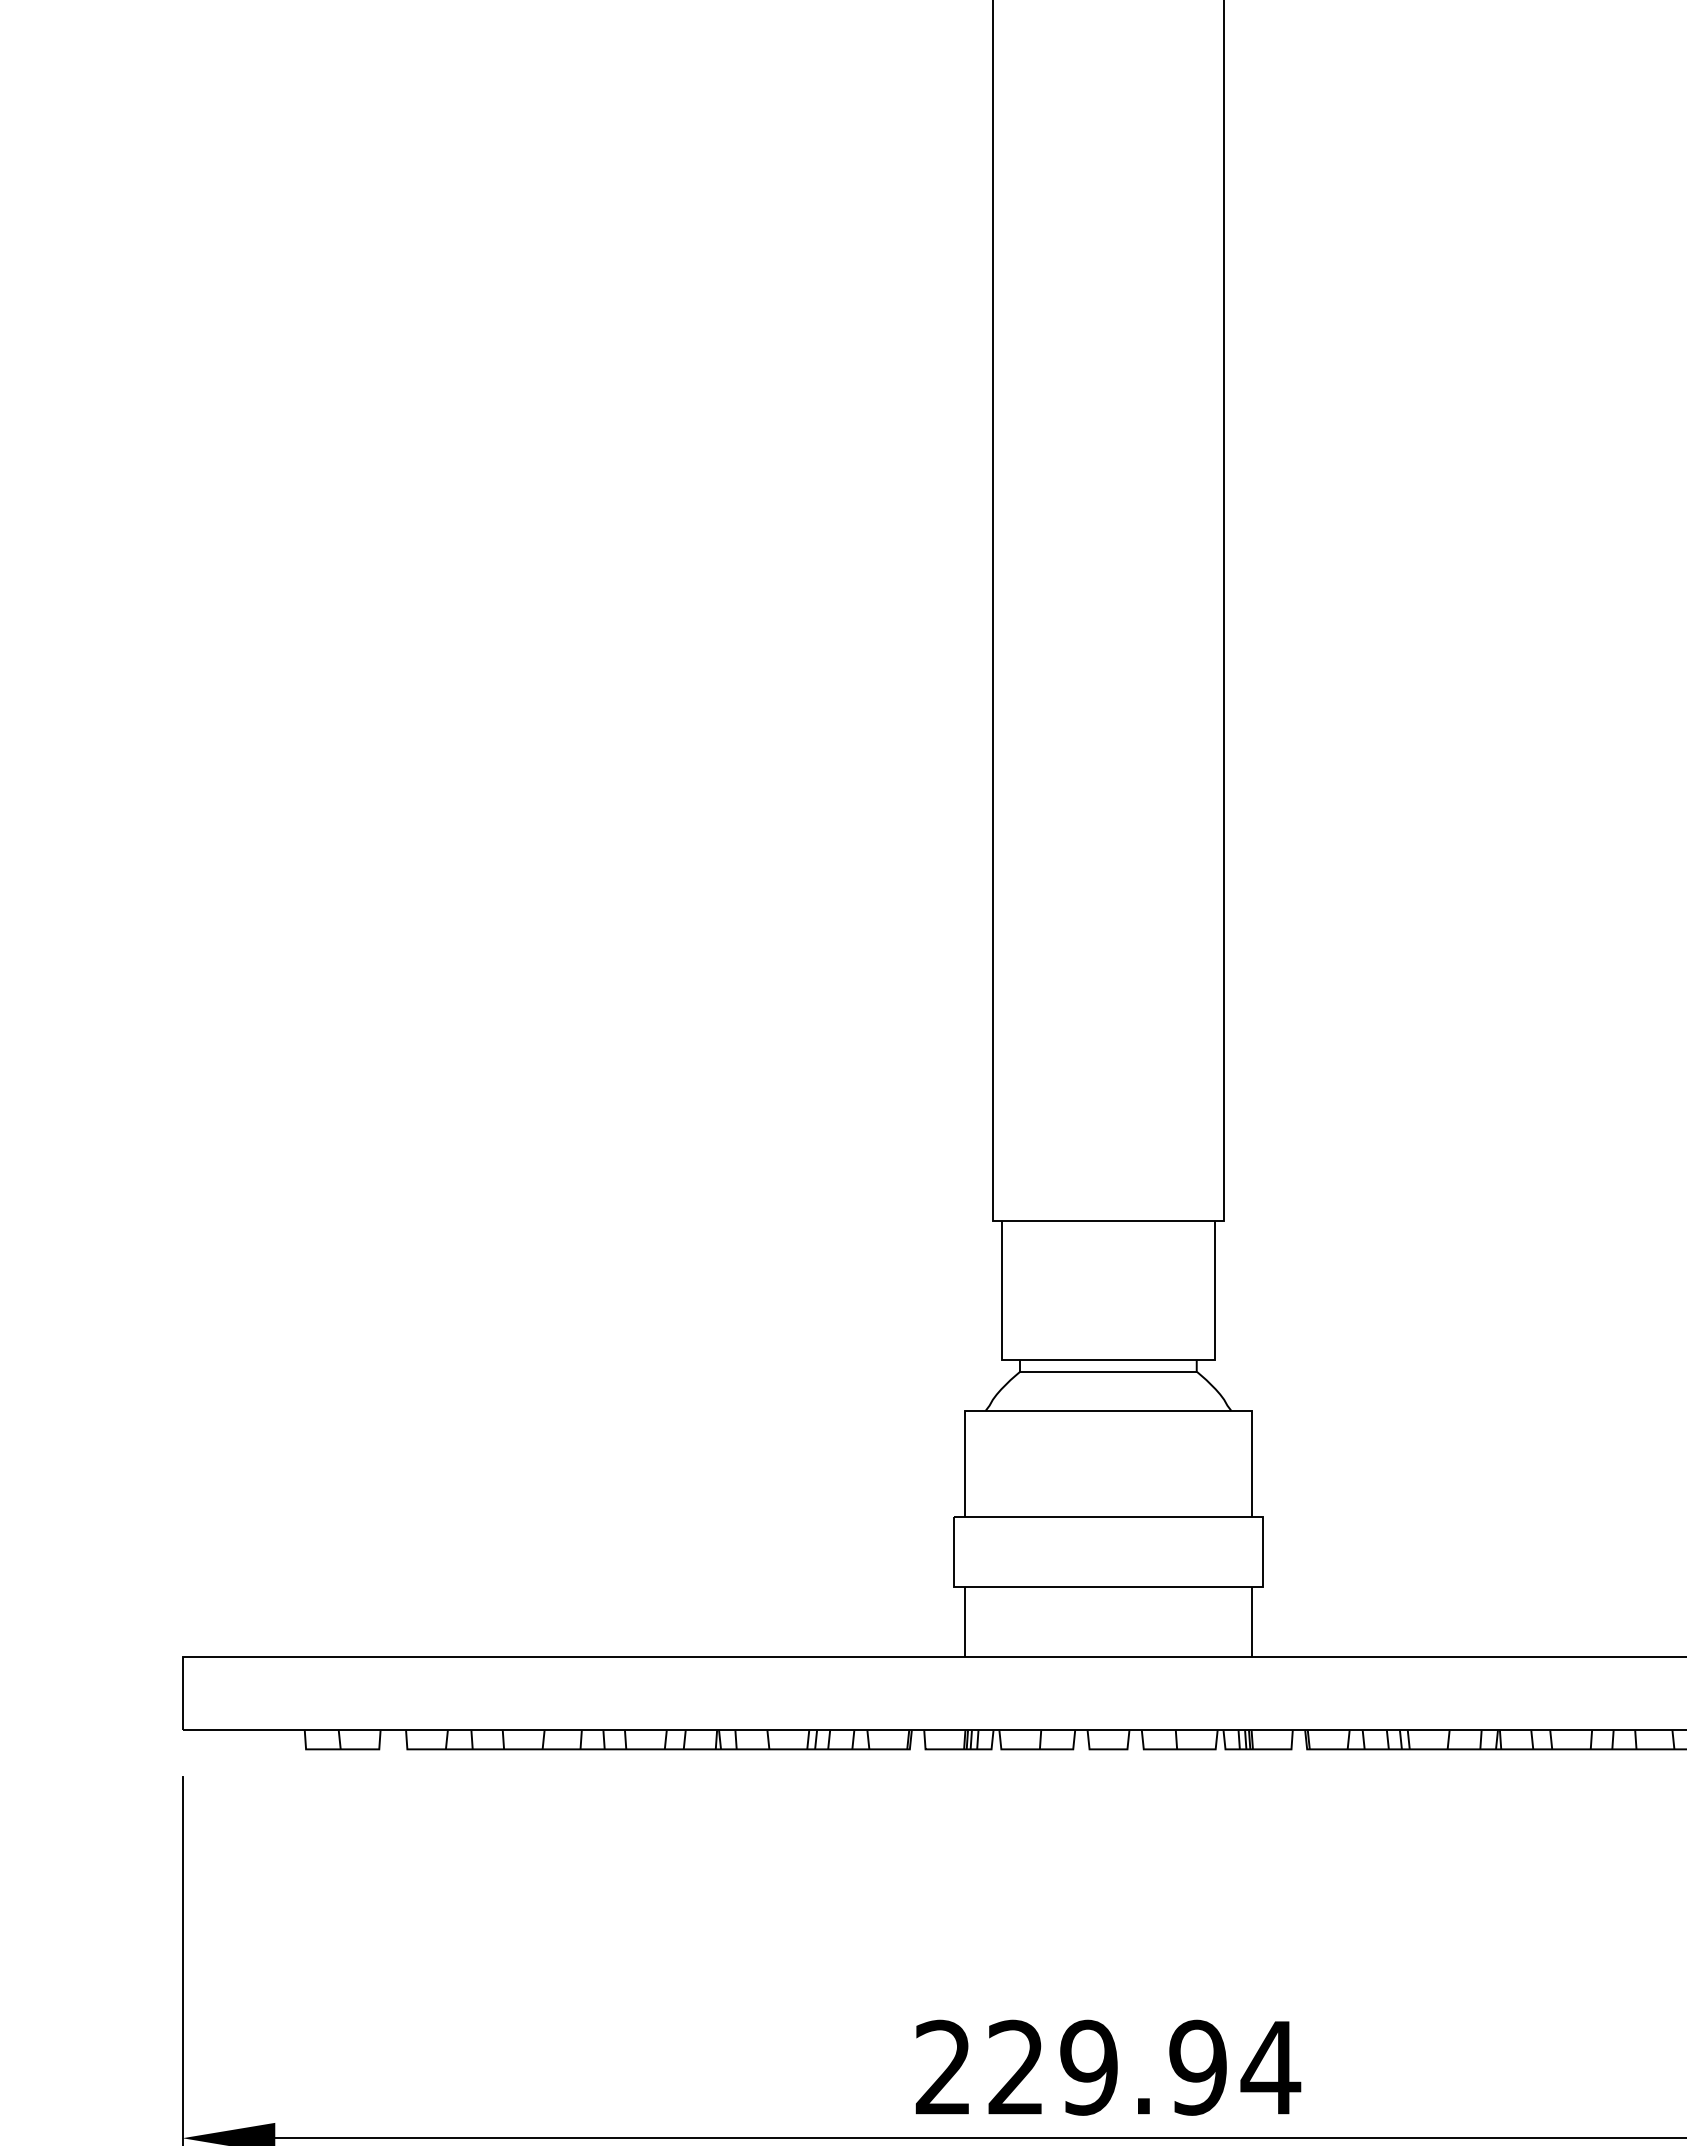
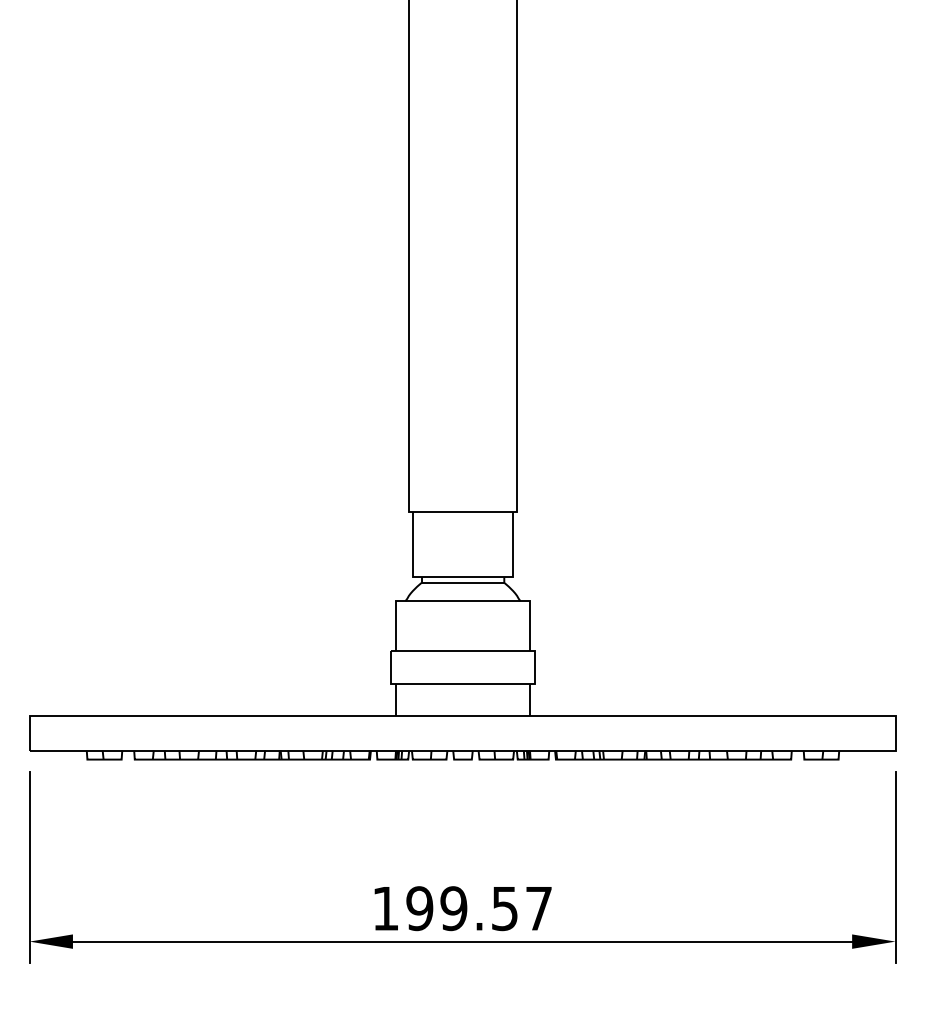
text: (1107, 2067) -> (462, 908), 229.94 -> 199.57

